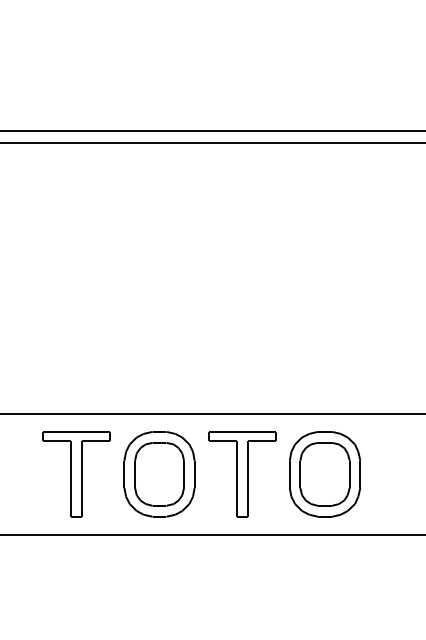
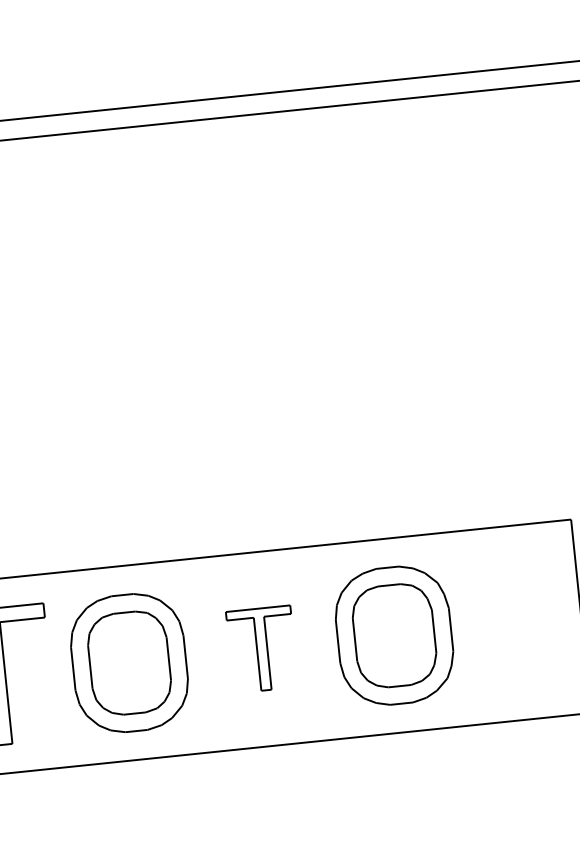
part: (242, 474) -> (262, 649), size x0.6

